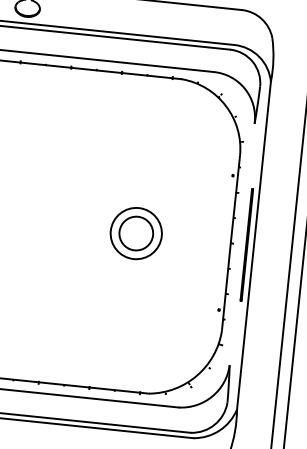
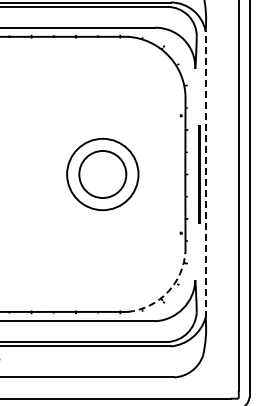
part: (136, 233) -> (102, 174), size x1.6
line: (253, 245) -> (205, 174), solid -> dashed
arc: (196, 376) -> (167, 292), solid -> dashed

